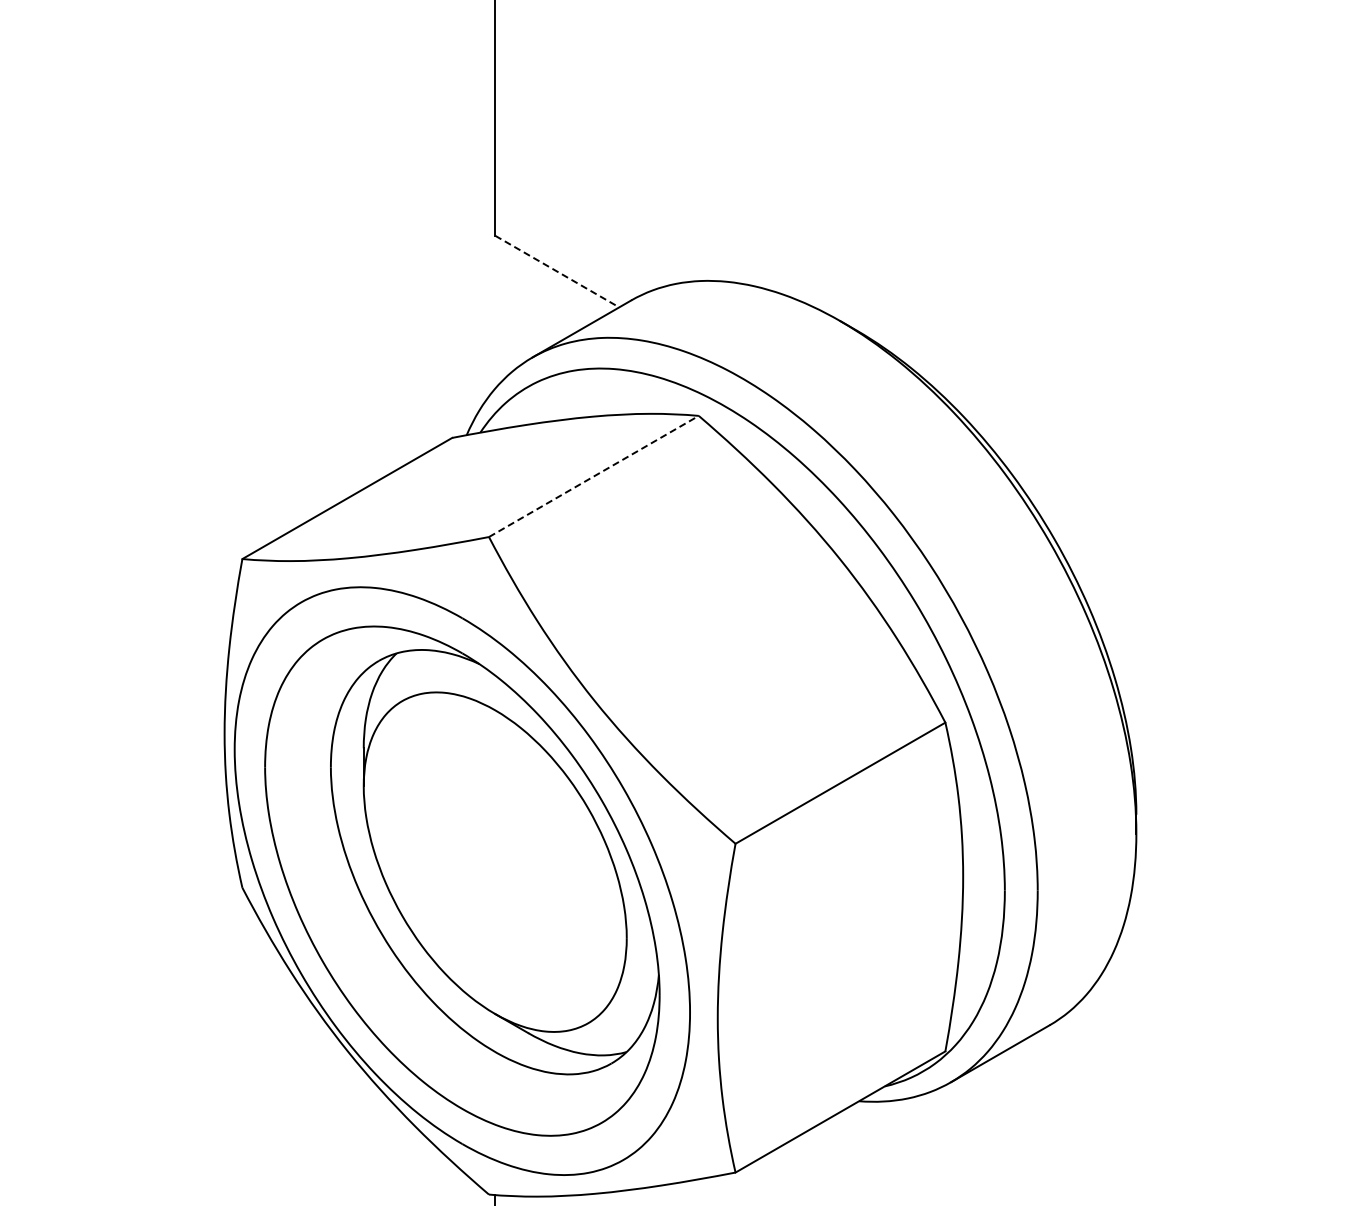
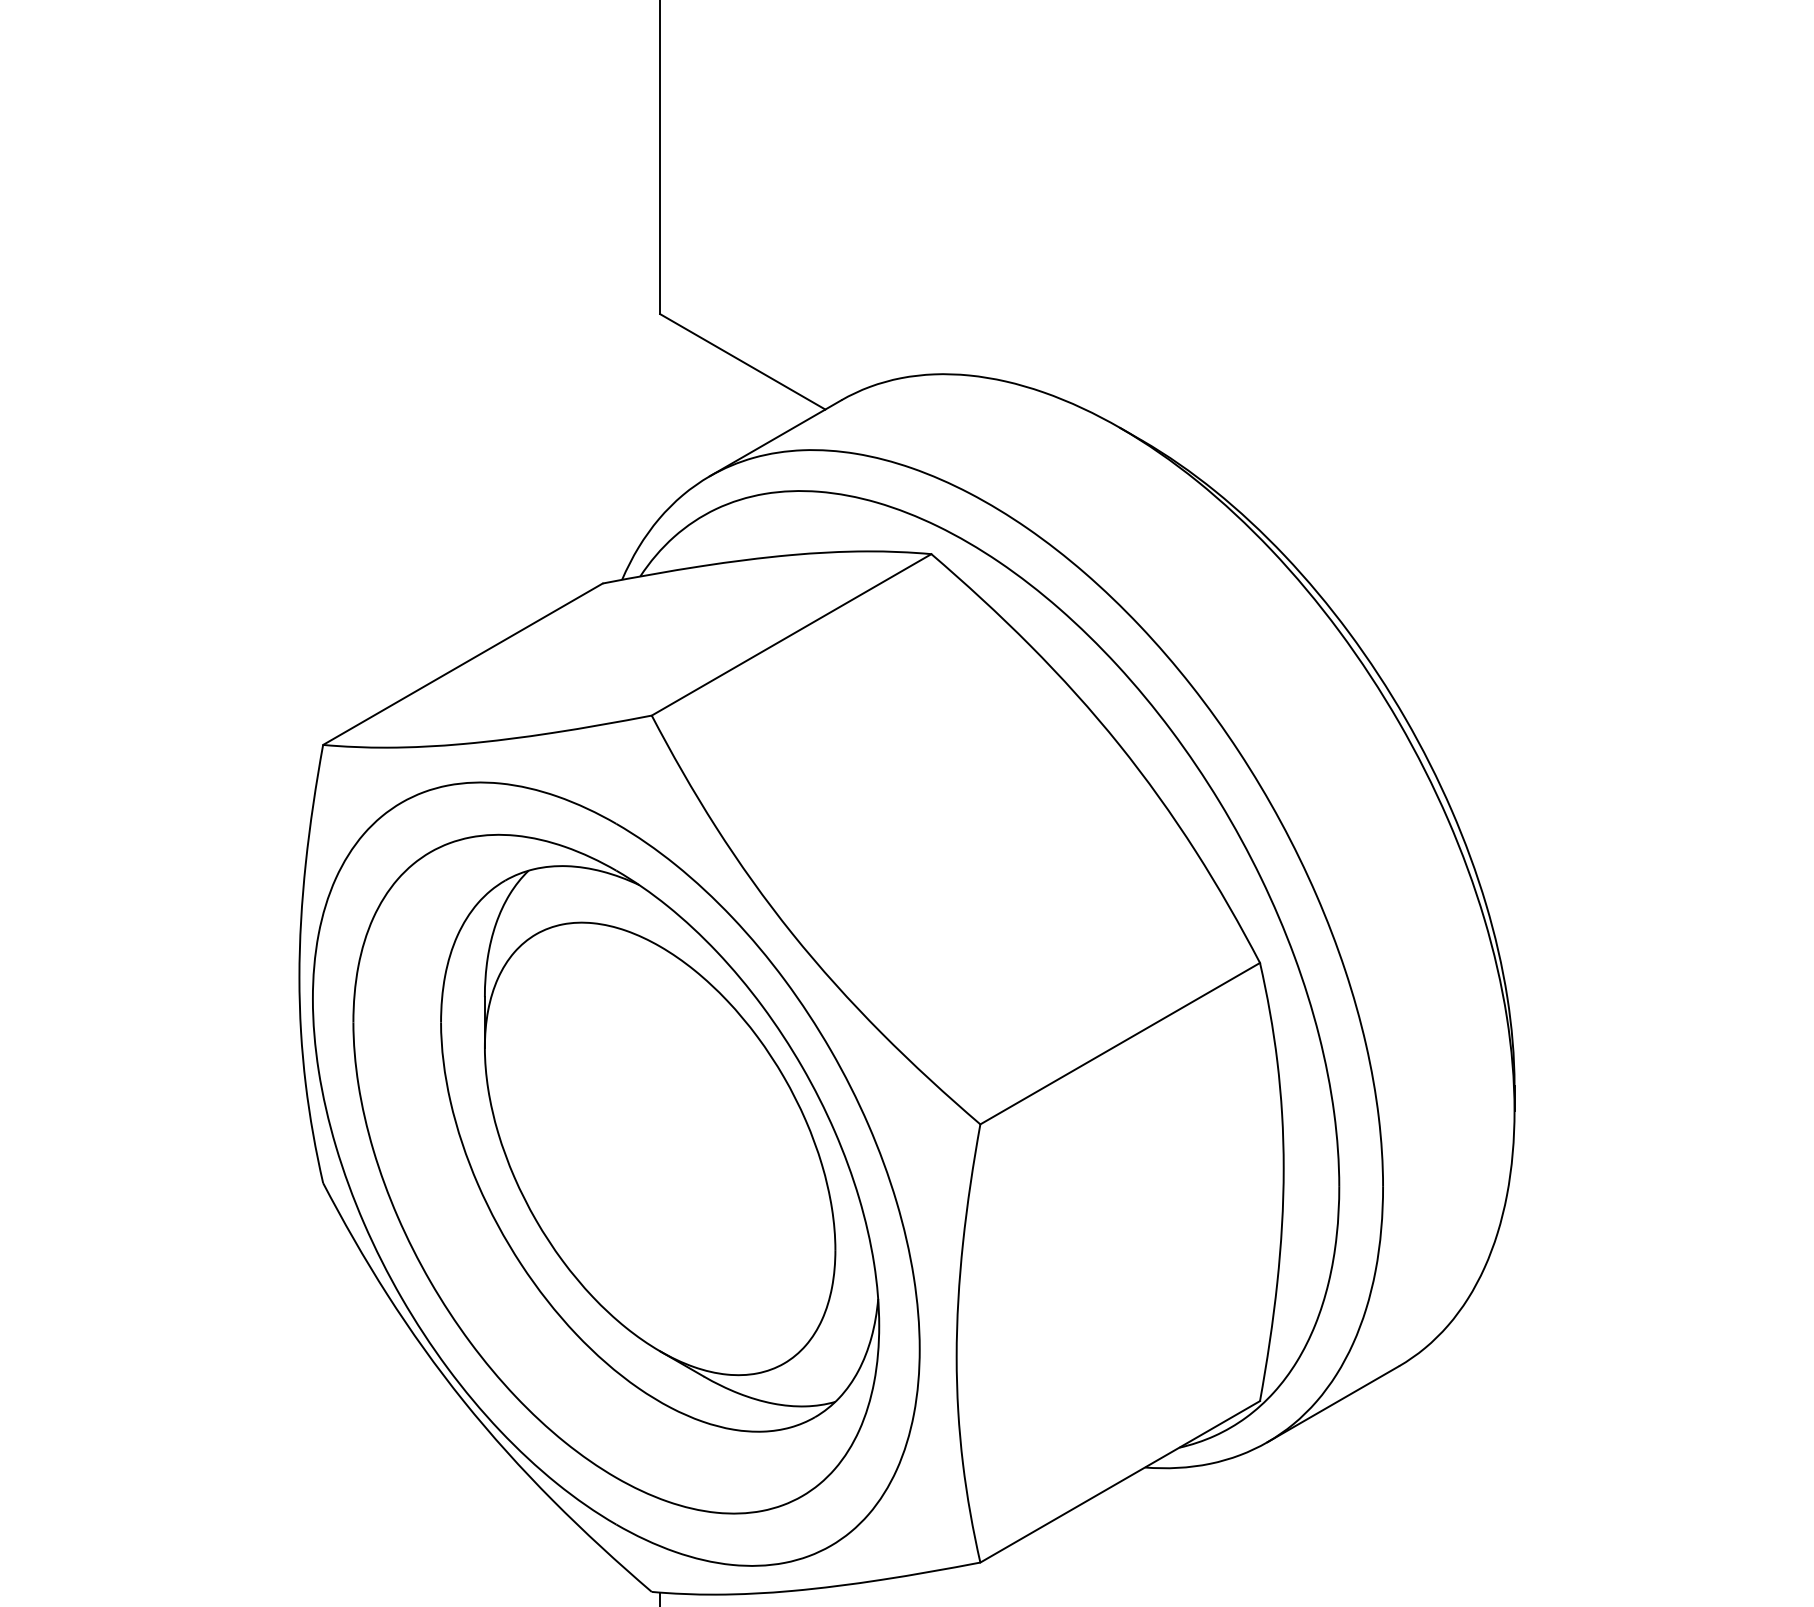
line: (557, 271) -> (743, 361), dashed -> solid
line: (594, 476) -> (792, 634), dashed -> solid

